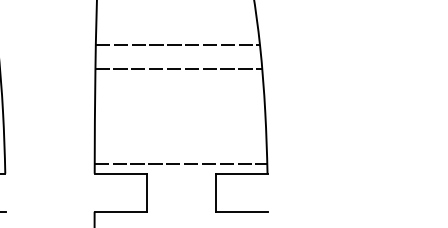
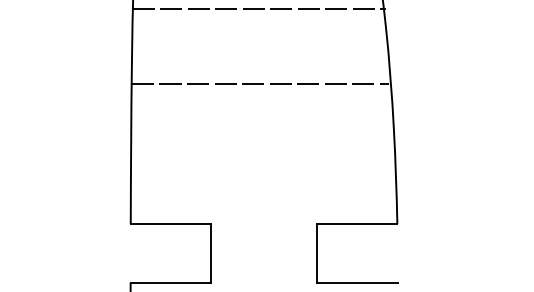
line: (177, 45) -> (258, 9), moved
line: (178, 69) -> (260, 84), moved
line: (180, 164) -> (263, 209), removed

